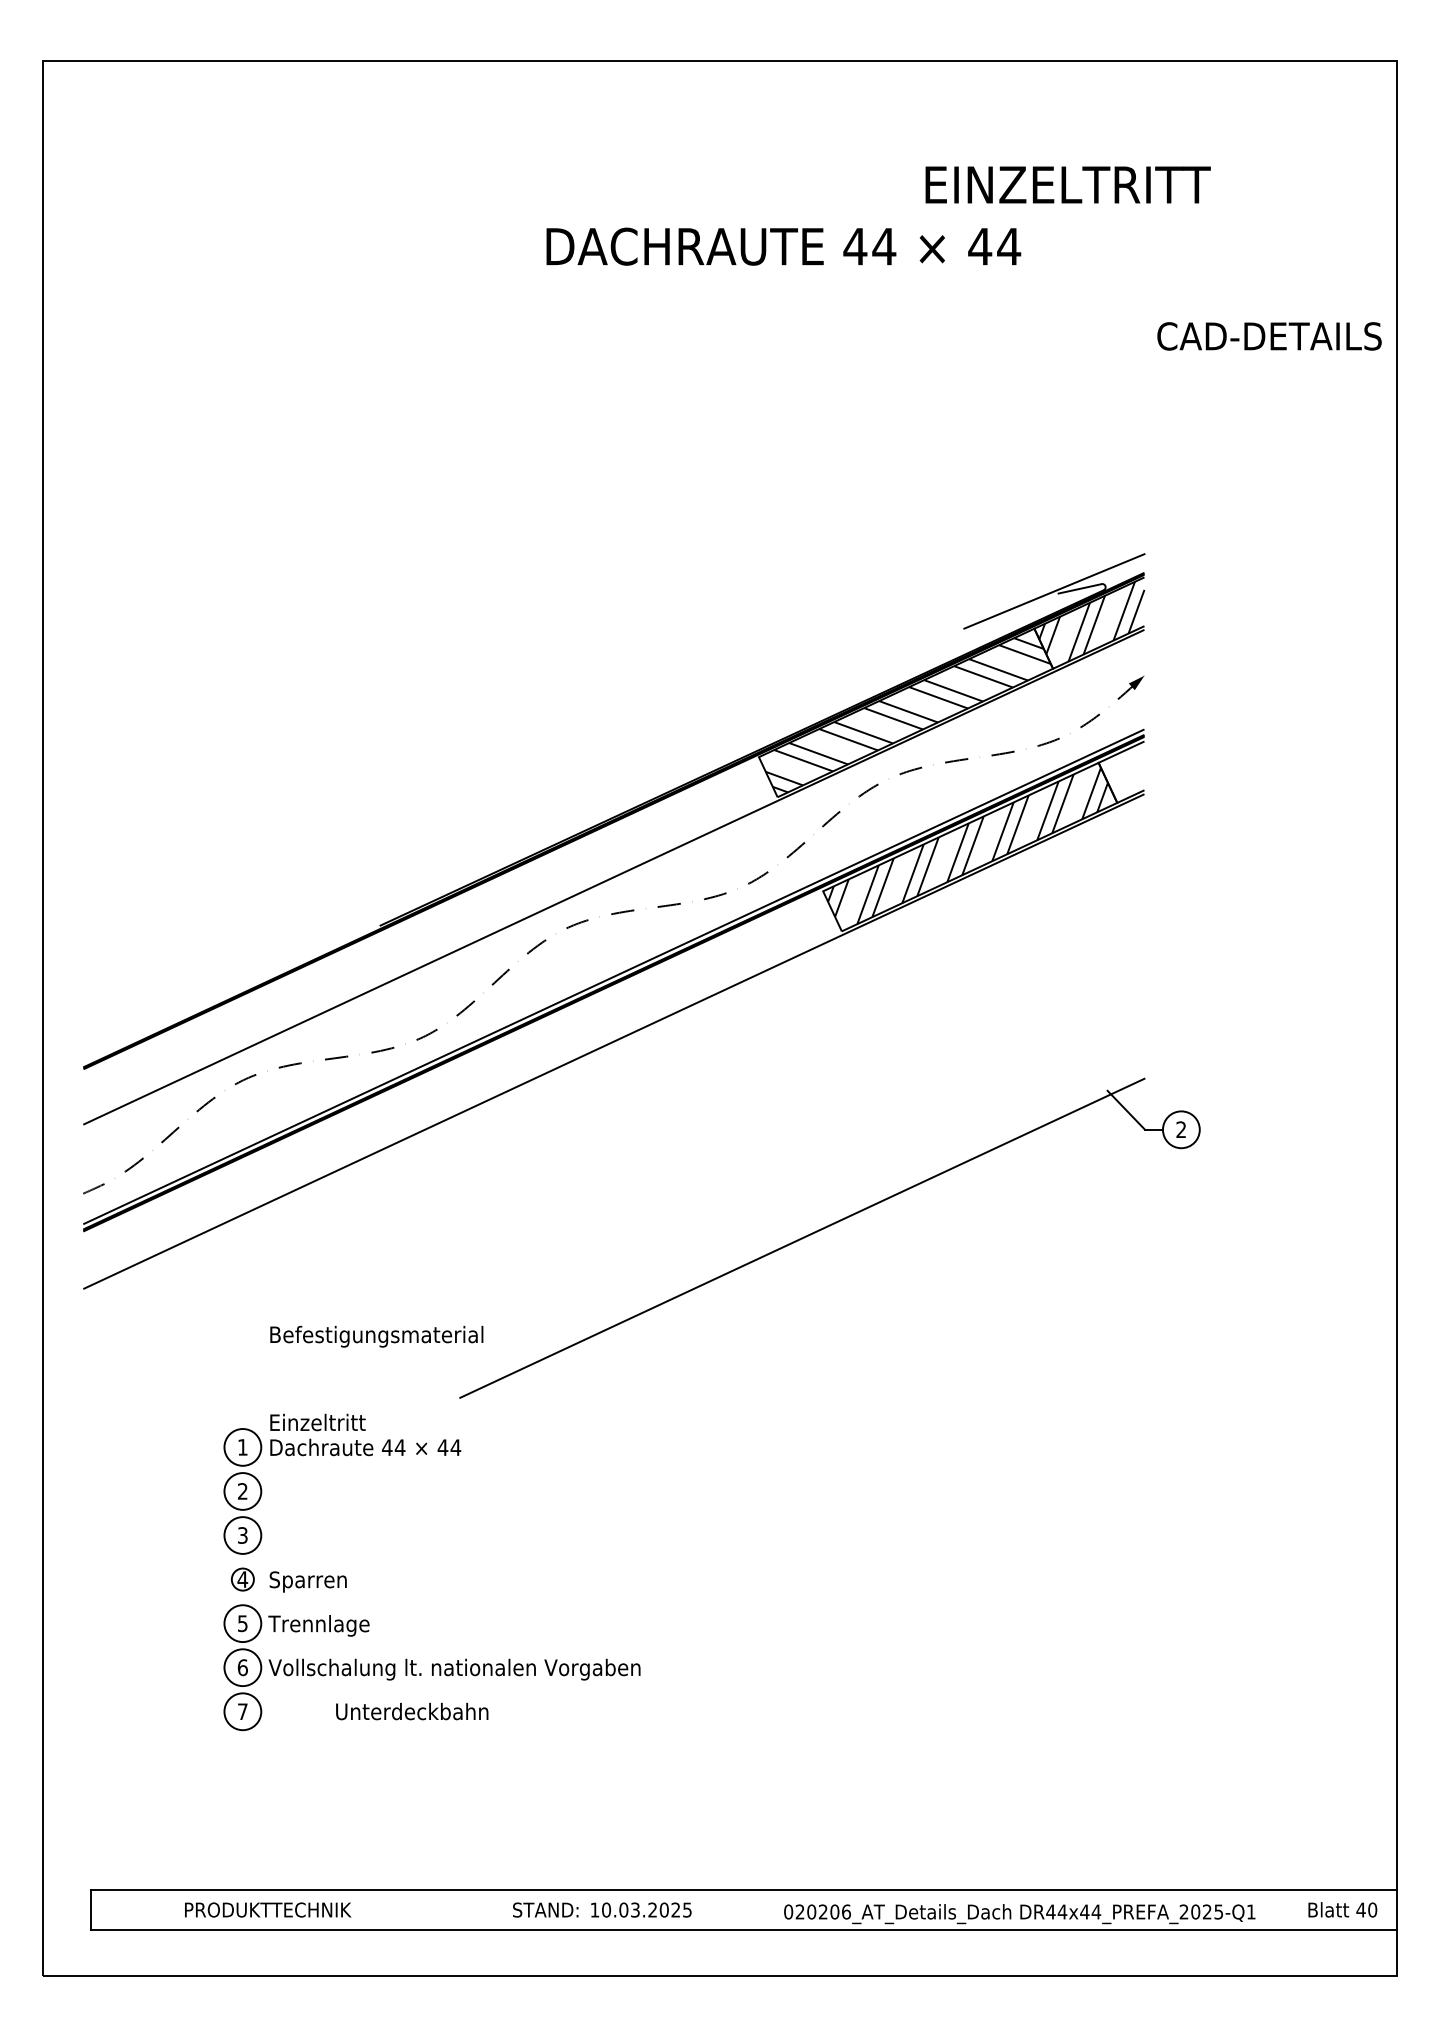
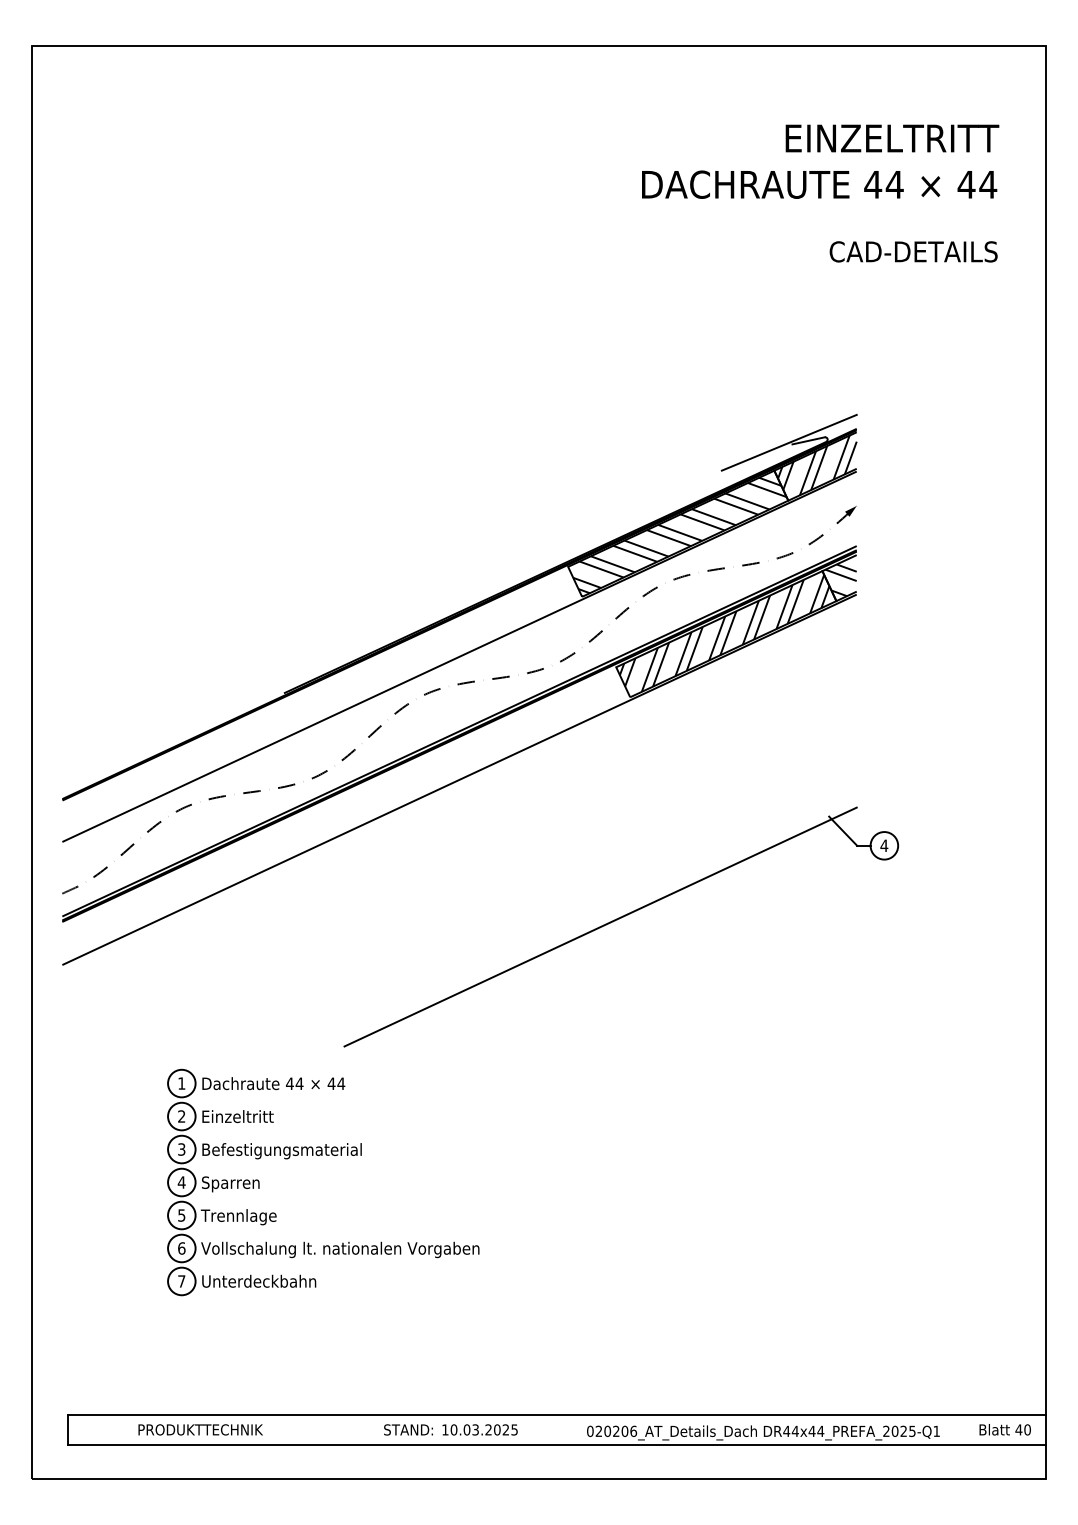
text: (1067, 184) -> (891, 138), moved
text: (783, 246) -> (819, 184), moved
text: (1269, 336) -> (913, 251), moved
hatch: (1123, 774) -> (841, 579), added
text: (1181, 1129) -> (884, 845), 2 -> 4
text: (376, 1336) -> (281, 1151), moved
text: (317, 1422) -> (237, 1116), moved
circle: (242, 1579) -> (181, 1182), size x1.67
text: (412, 1711) -> (259, 1281), moved

